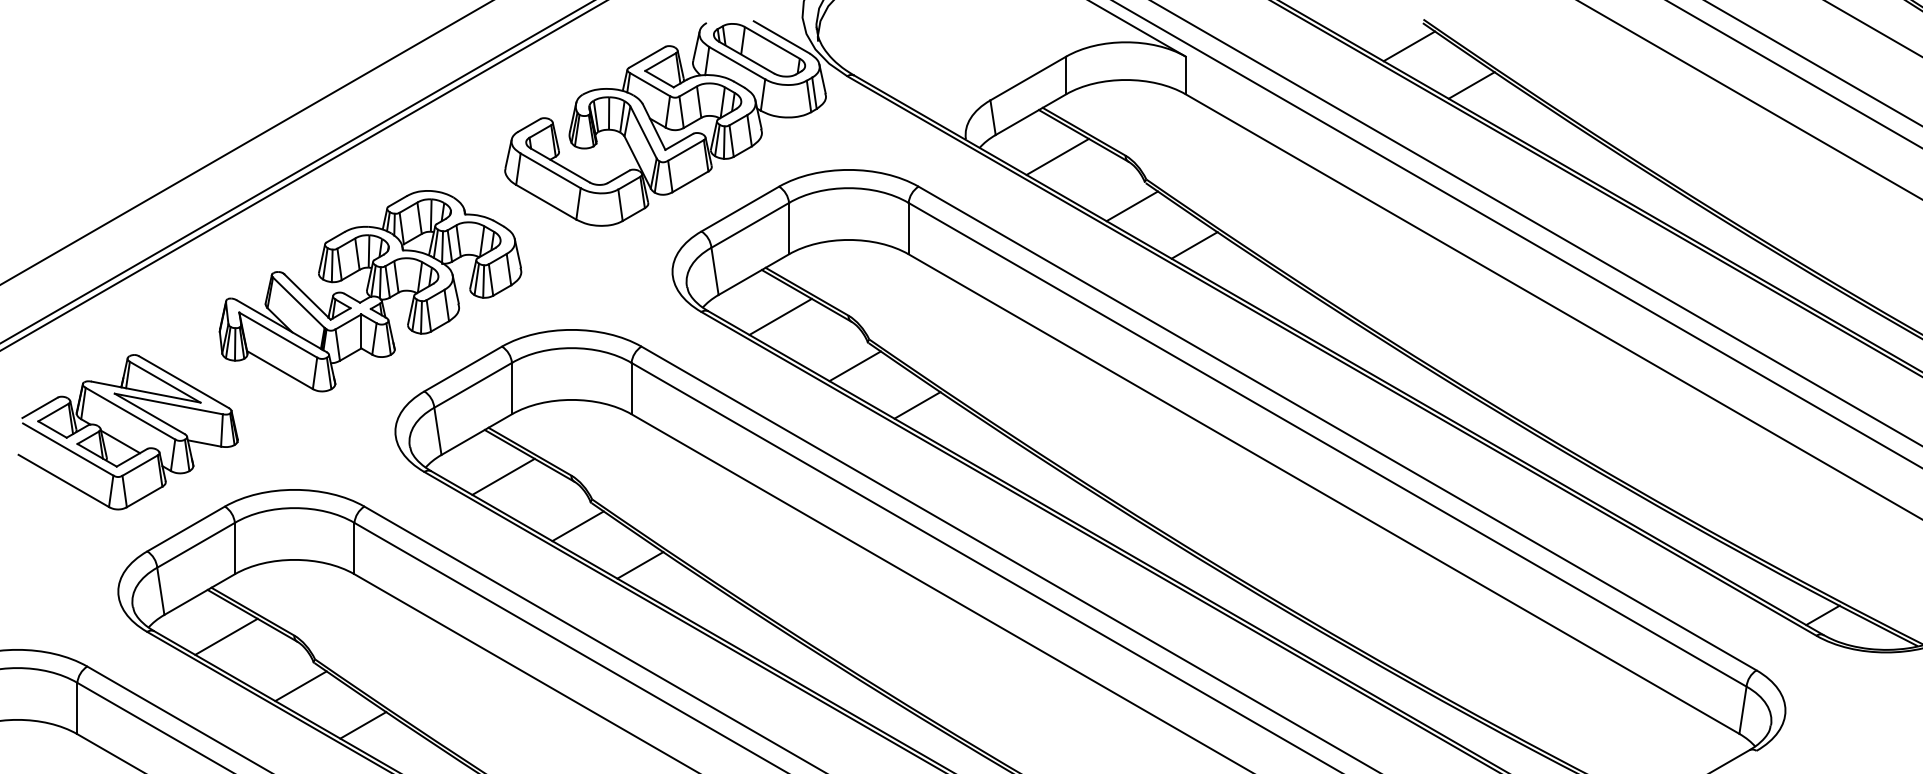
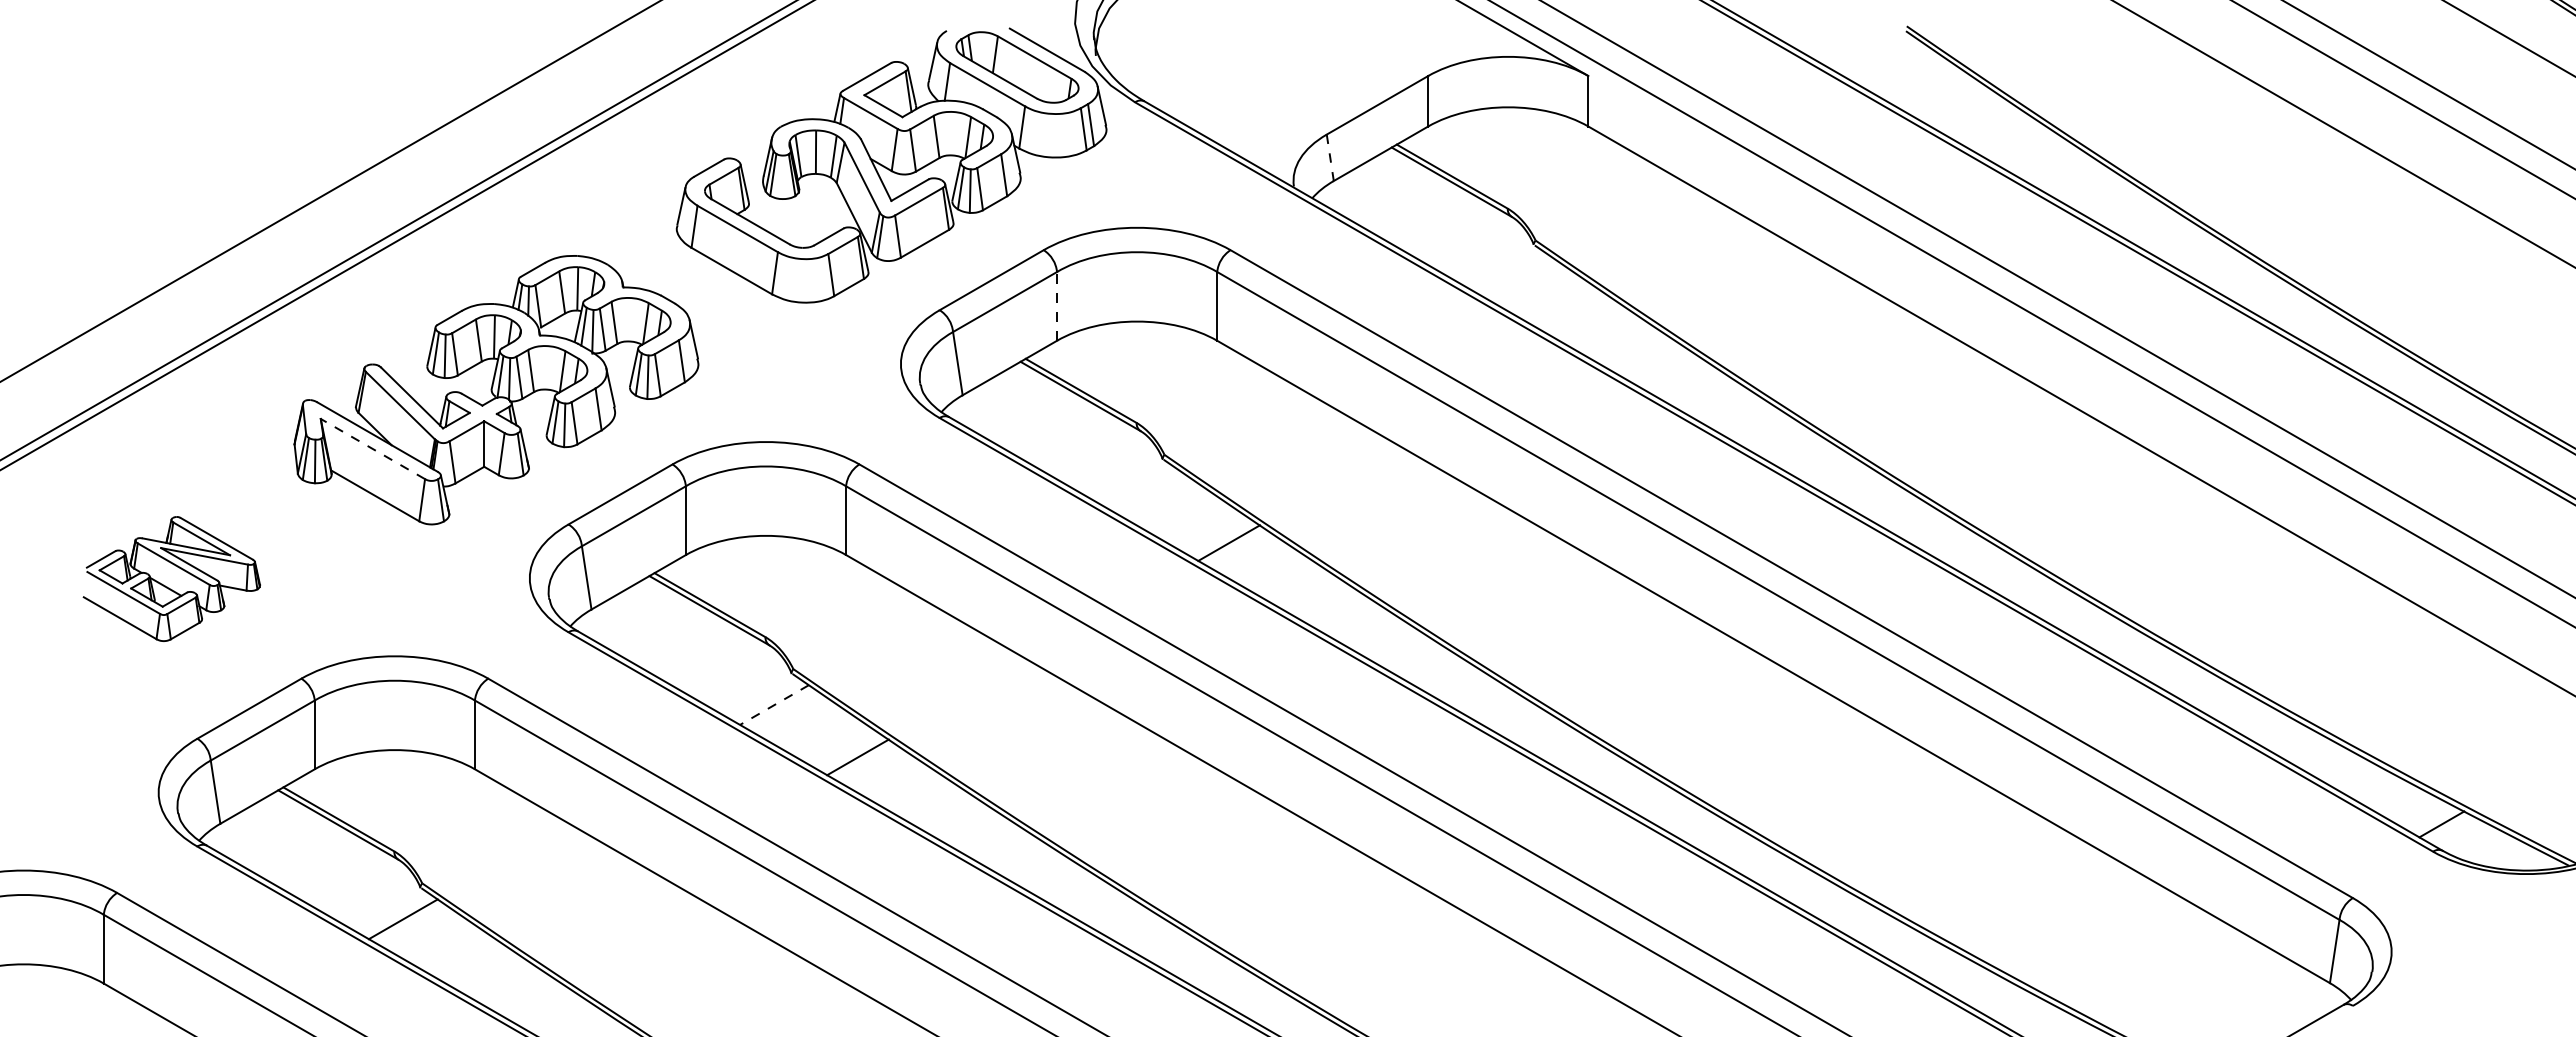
line: (1409, 46) -> (1887, 62), removed
line: (1471, 85) -> (1971, 114), removed
line: (993, 118) -> (1330, 158), solid -> dashed
line: (1057, 157) -> (1416, 210), removed
line: (1132, 206) -> (1516, 276), removed
line: (789, 227) -> (1057, 305), solid -> dashed
line: (1194, 245) -> (1600, 328), removed
line: (780, 316) -> (1045, 424), removed
line: (277, 334) -> (372, 448), solid -> dashed
line: (855, 366) -> (1145, 490), removed
part: (127, 431) -> (171, 578), size x0.6
line: (503, 476) -> (674, 638), removed
line: (578, 526) -> (774, 705), solid -> dashed
line: (226, 637) -> (303, 853), removed
line: (363, 725) -> (486, 971), removed

